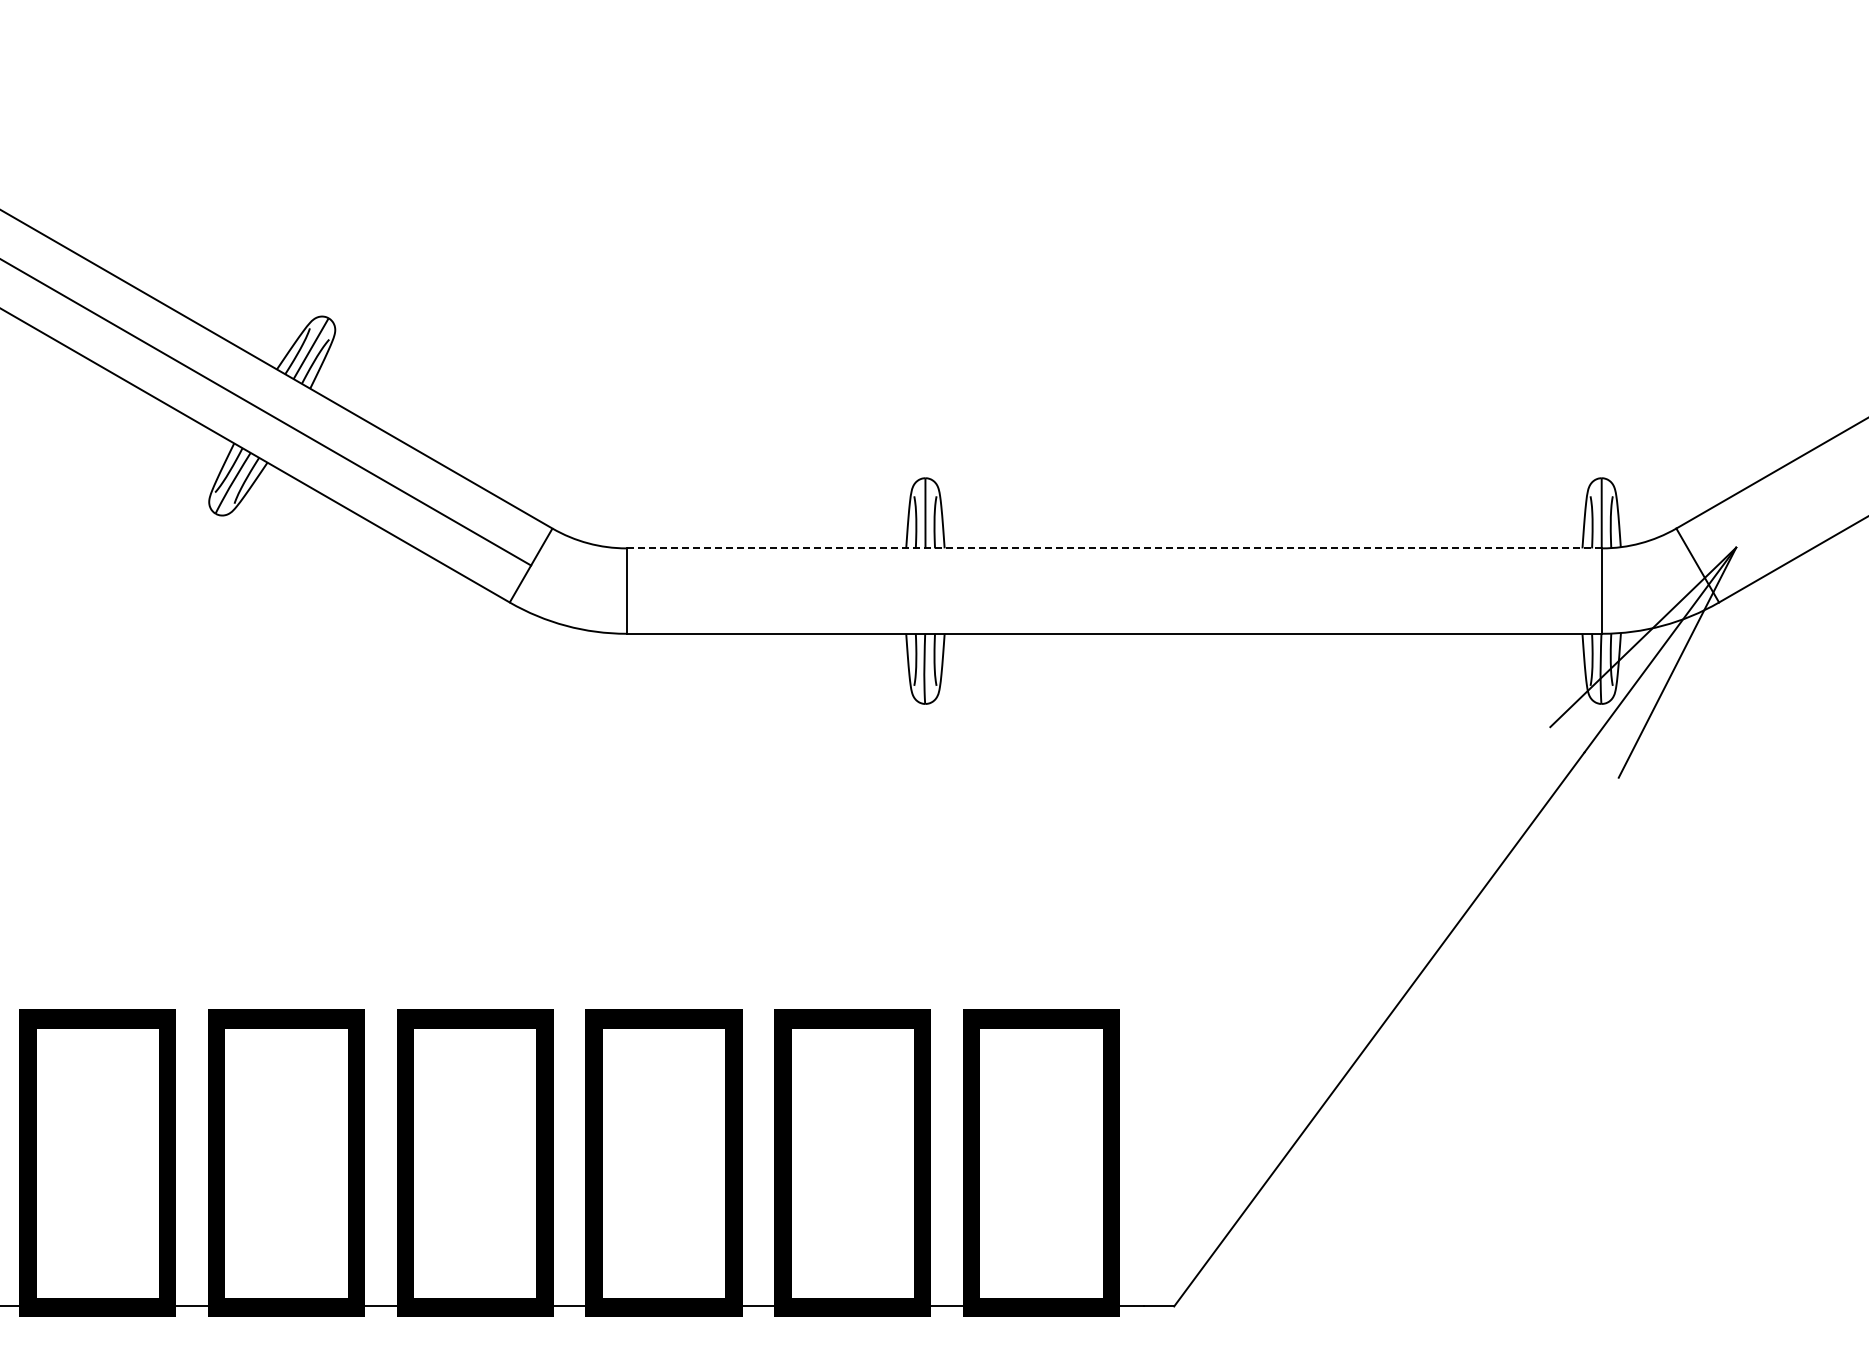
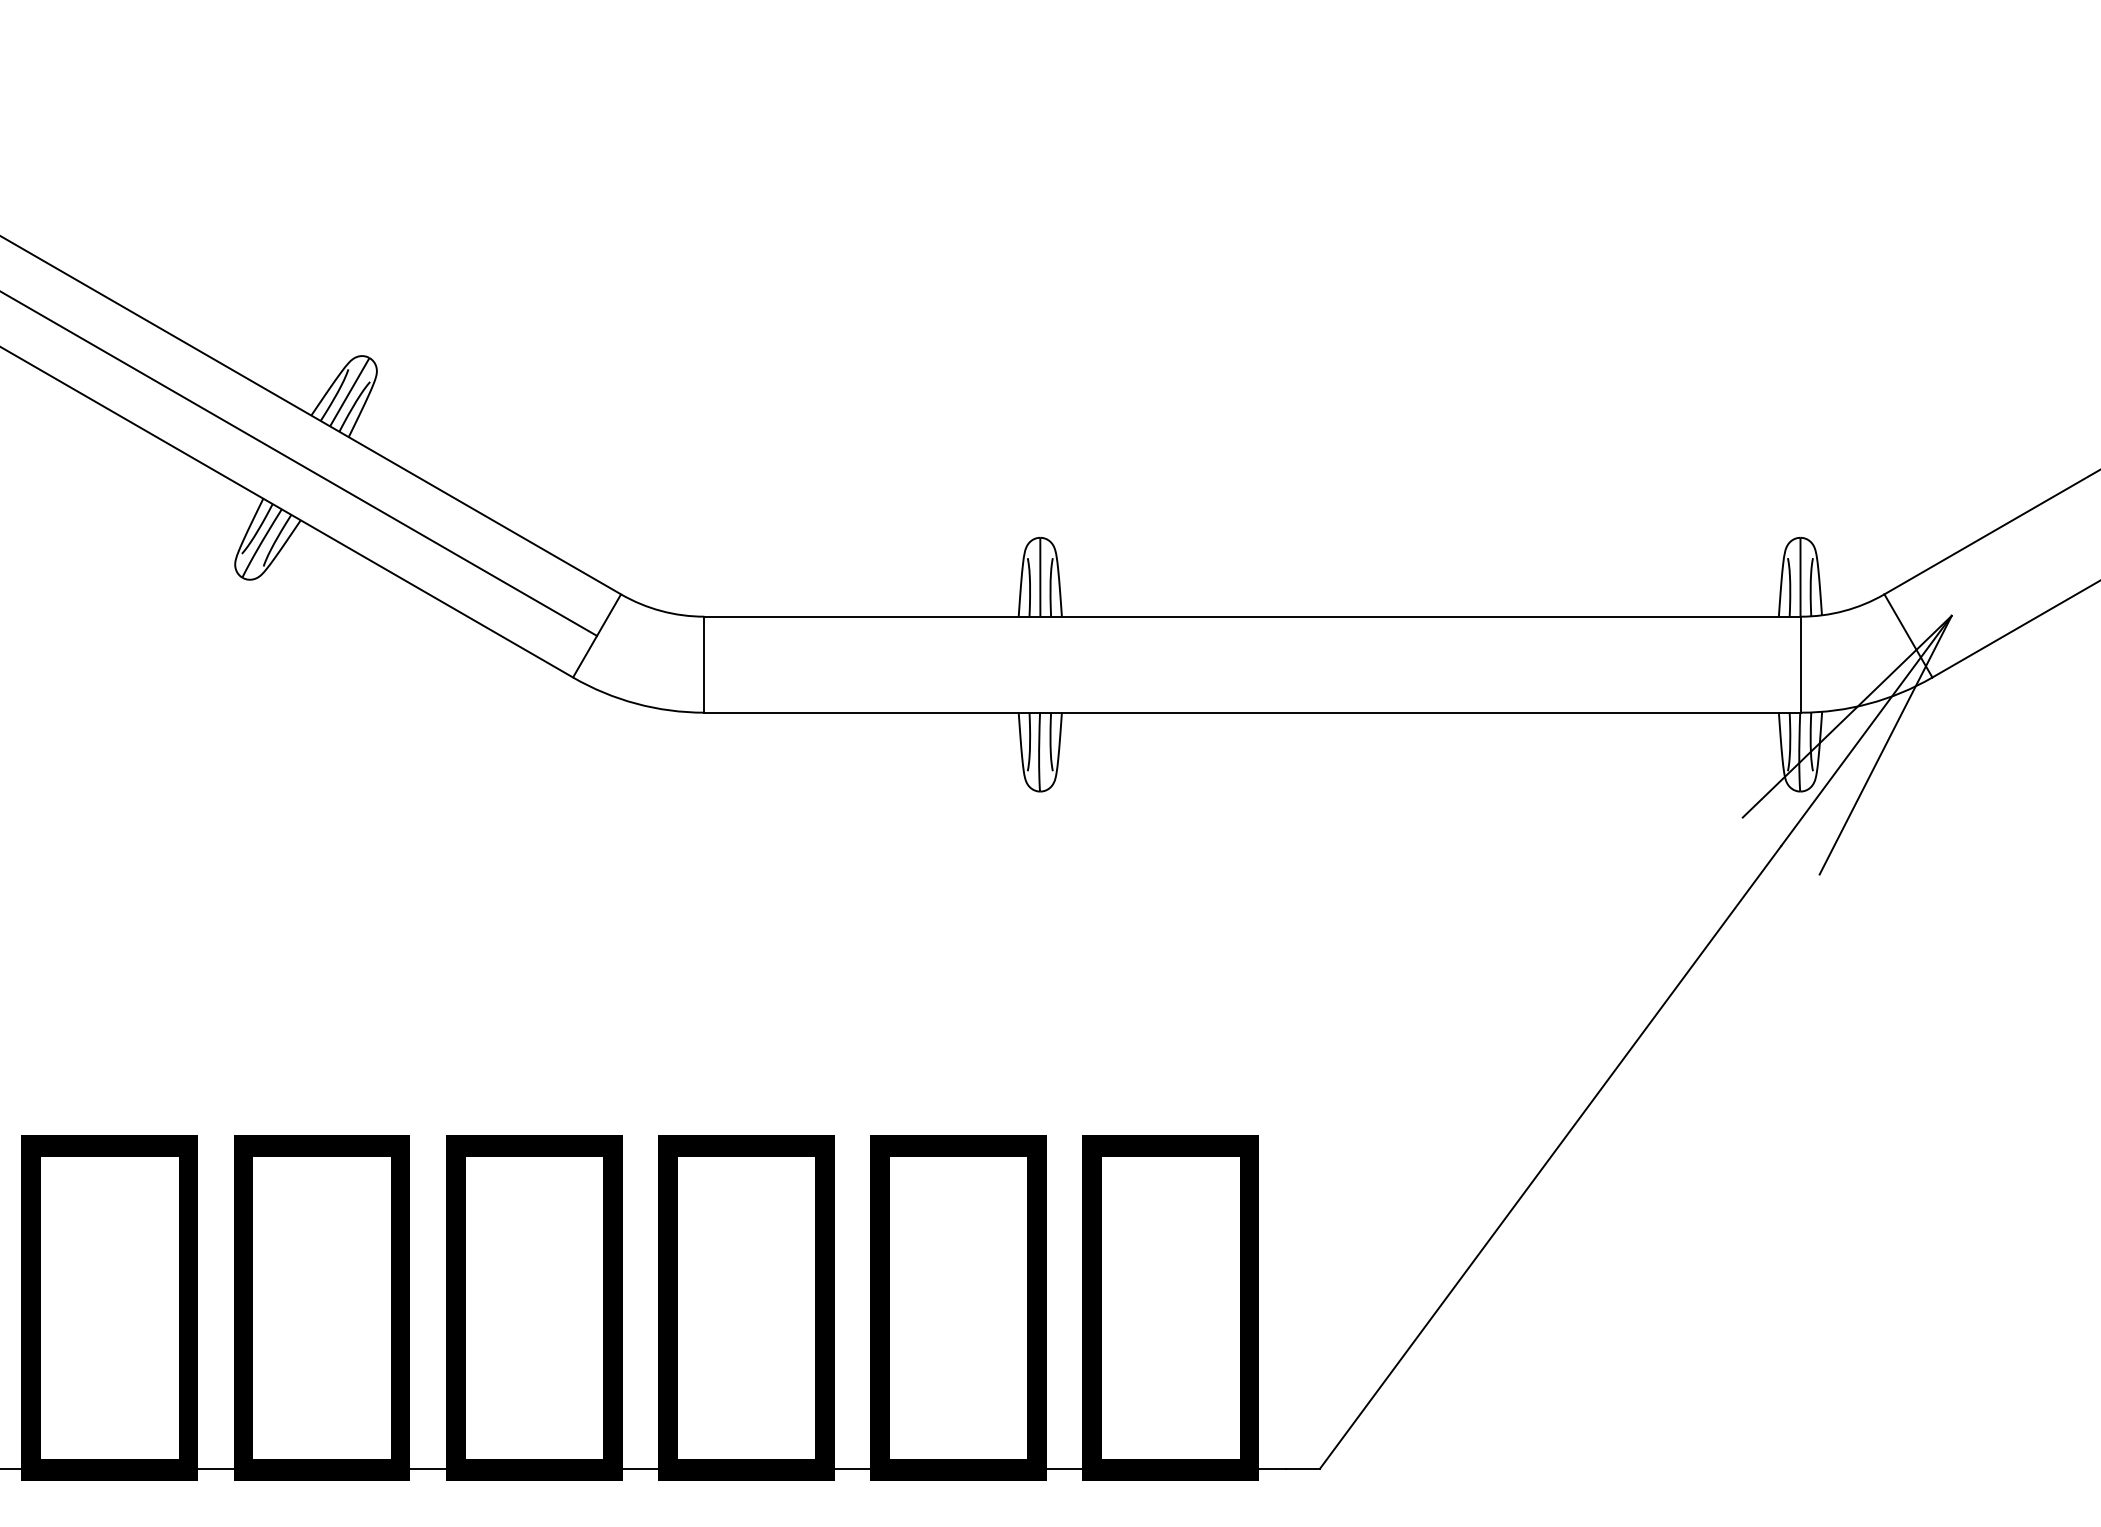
line: (1114, 548) -> (1252, 616), dashed -> solid

